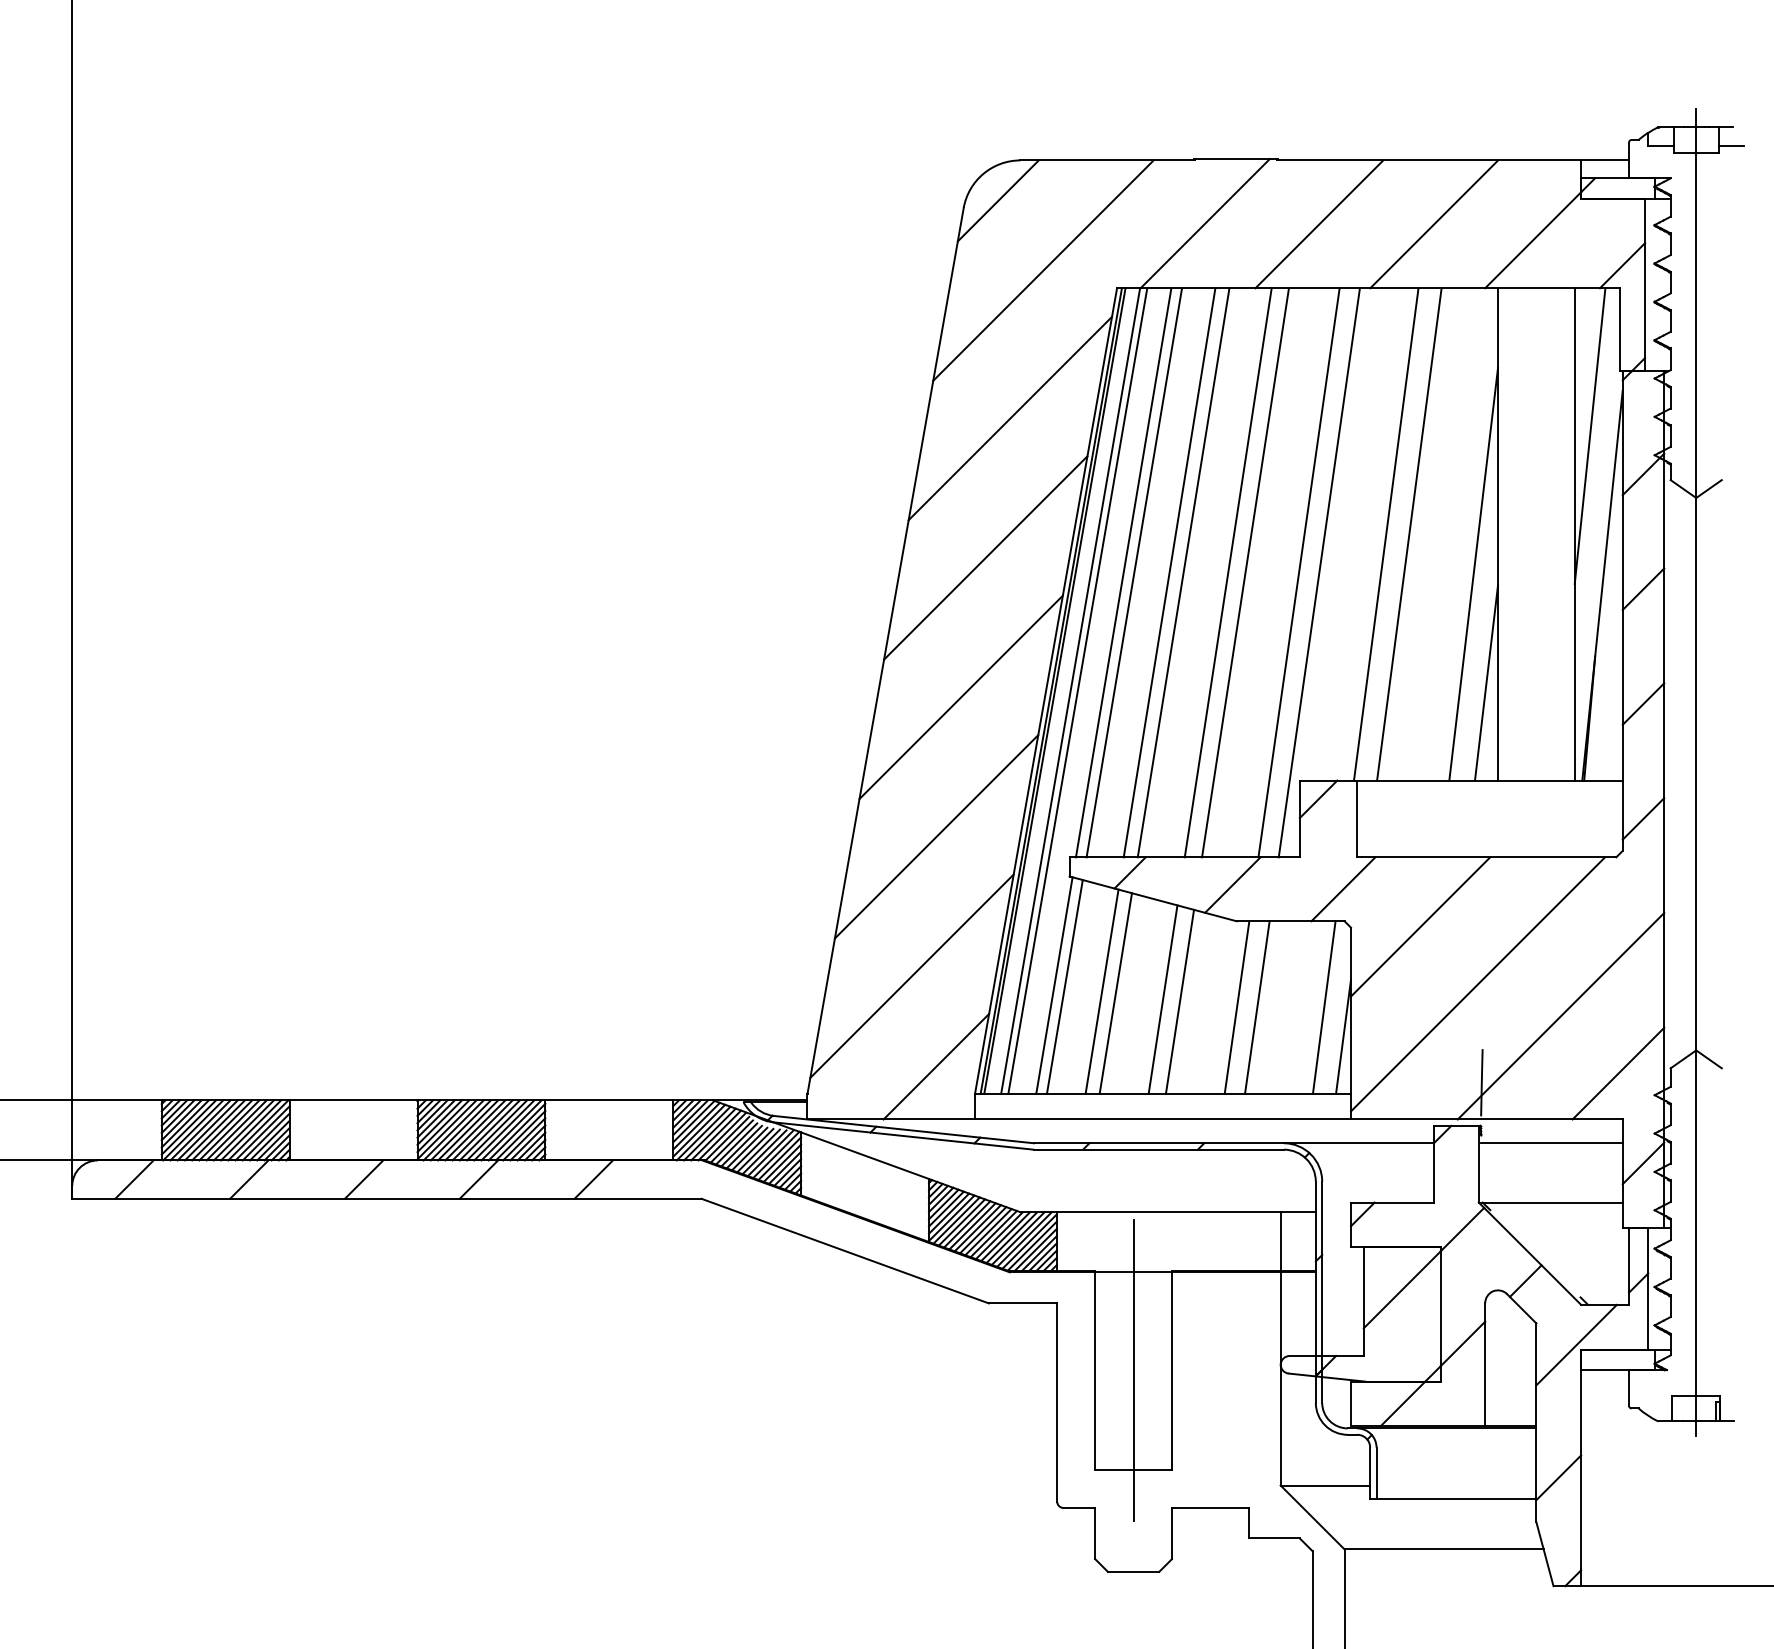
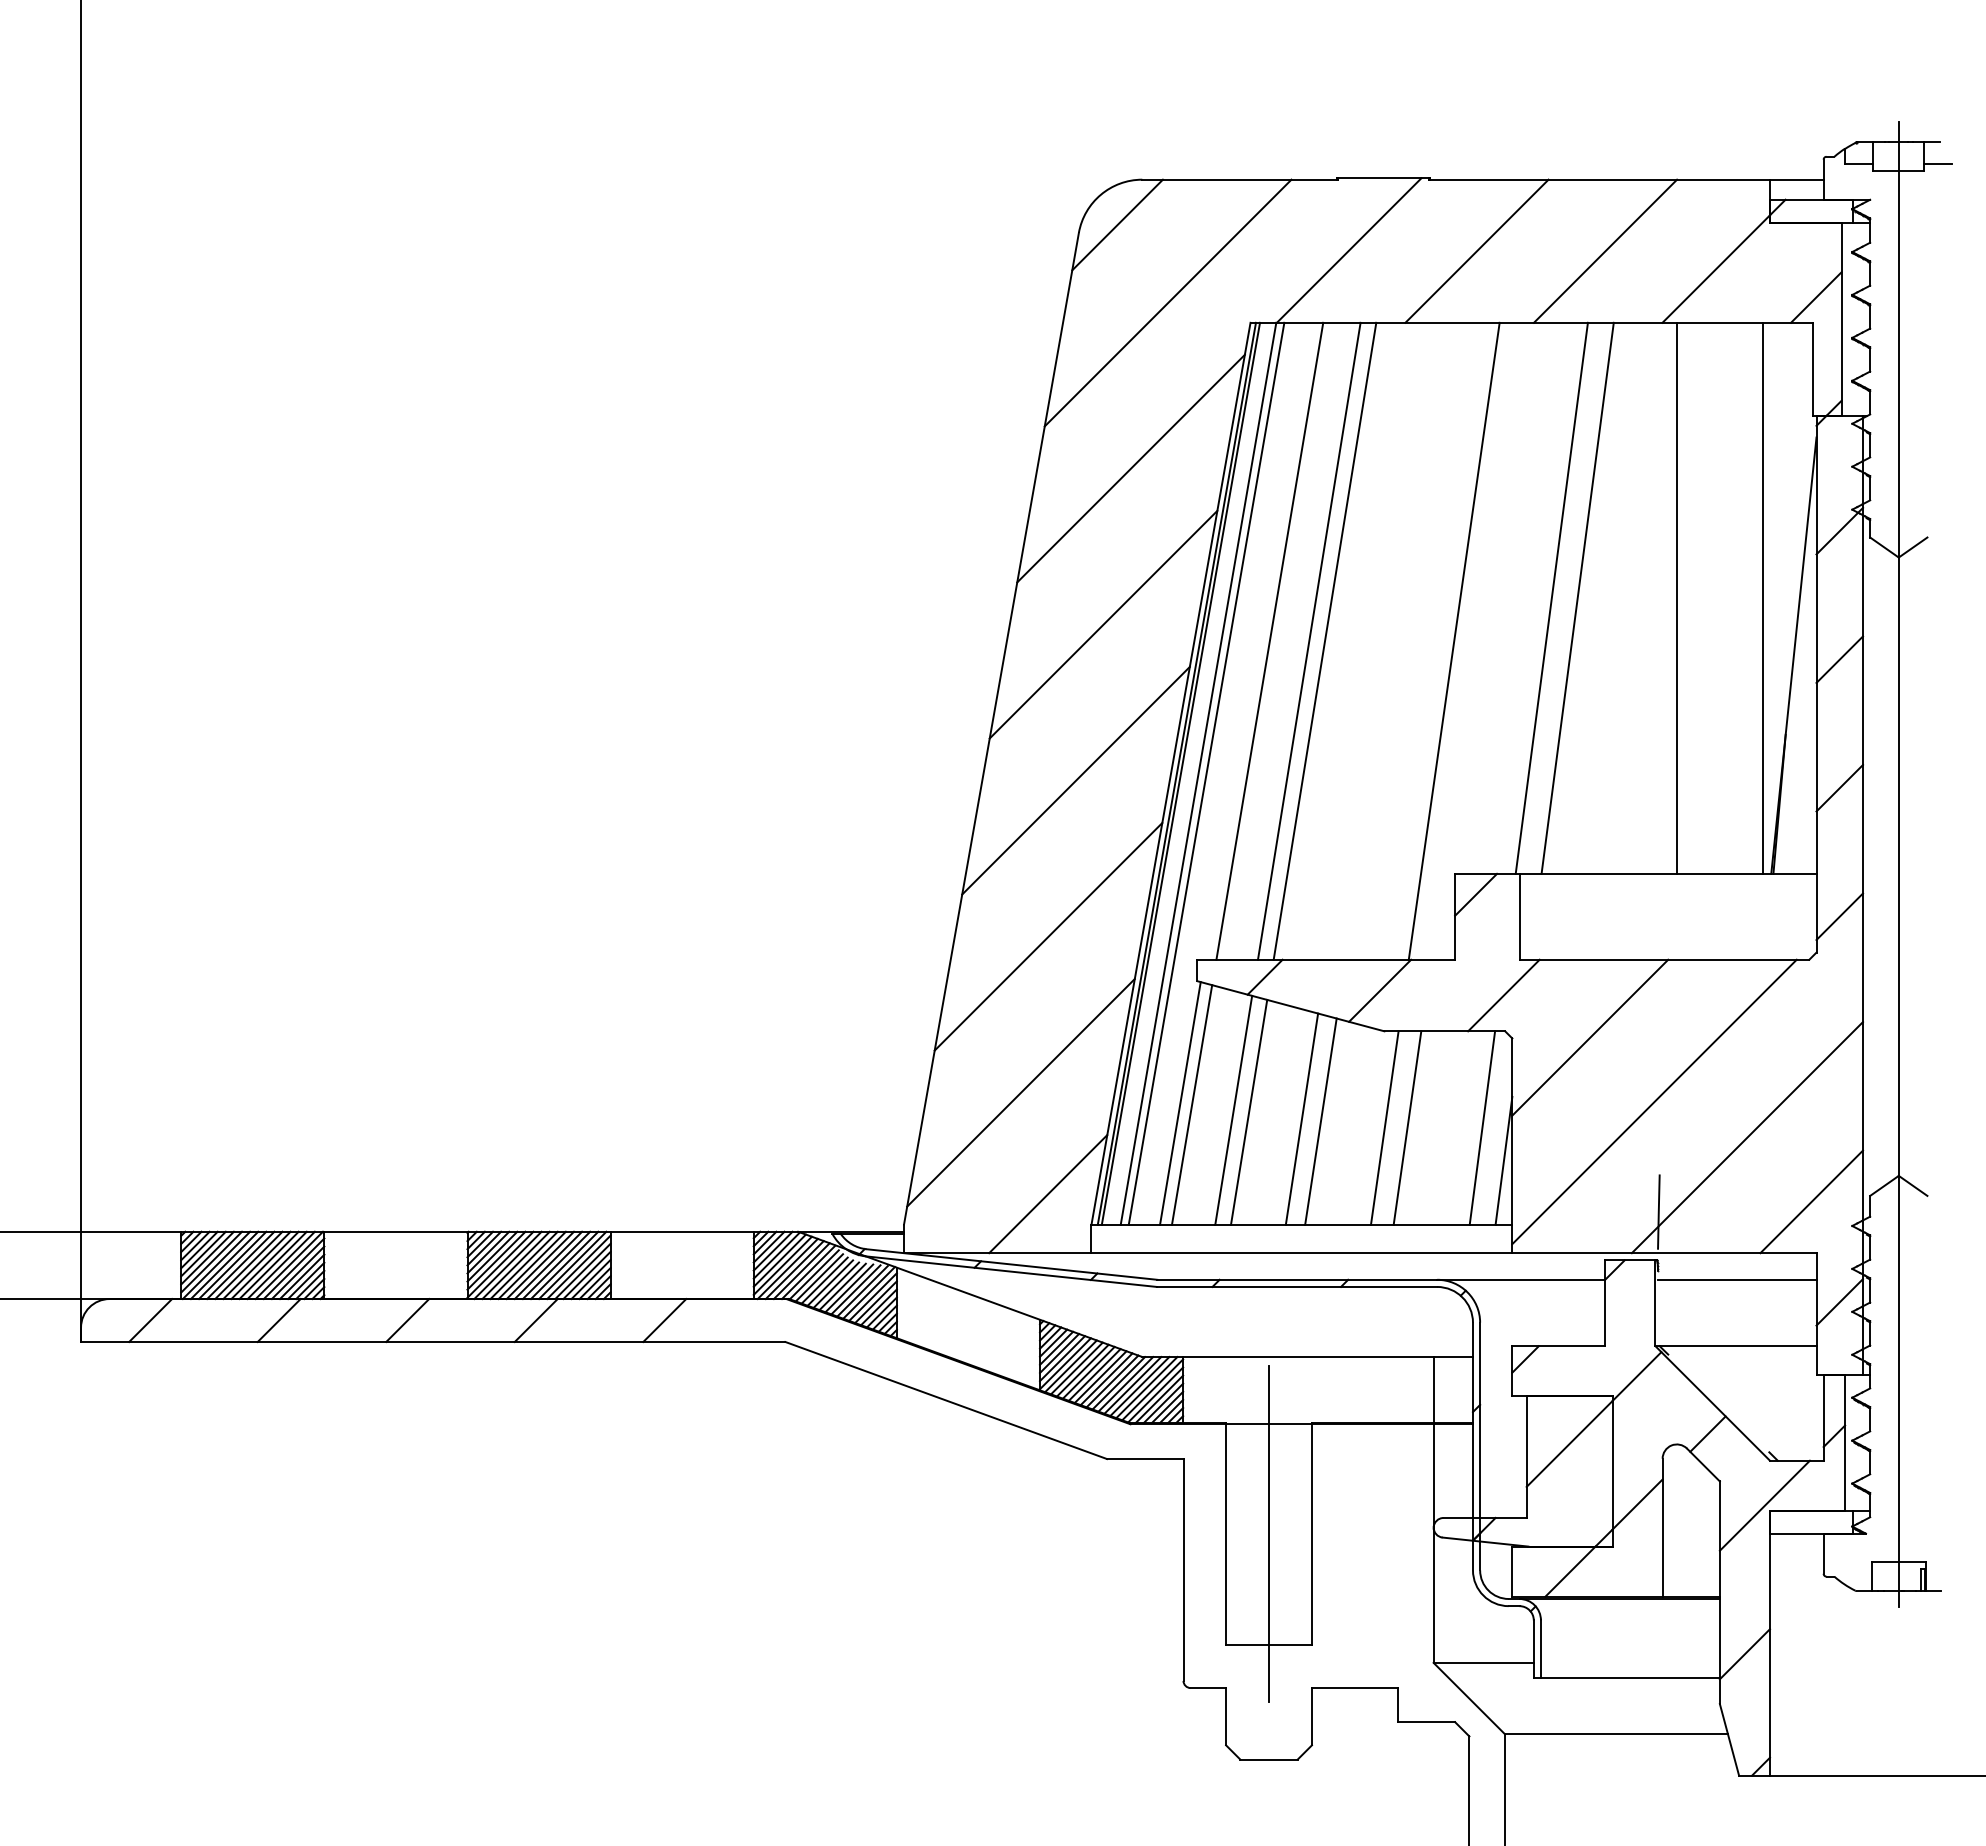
line: (1589, 435) -> (1779, 487), removed
line: (1123, 572) -> (1257, 640), removed
line: (1227, 572) -> (1374, 640), removed
line: (1244, 572) -> (1393, 640), removed
line: (1318, 572) -> (1476, 640), removed
line: (1473, 573) -> (1649, 642), removed
line: (1486, 682) -> (1663, 764), removed

